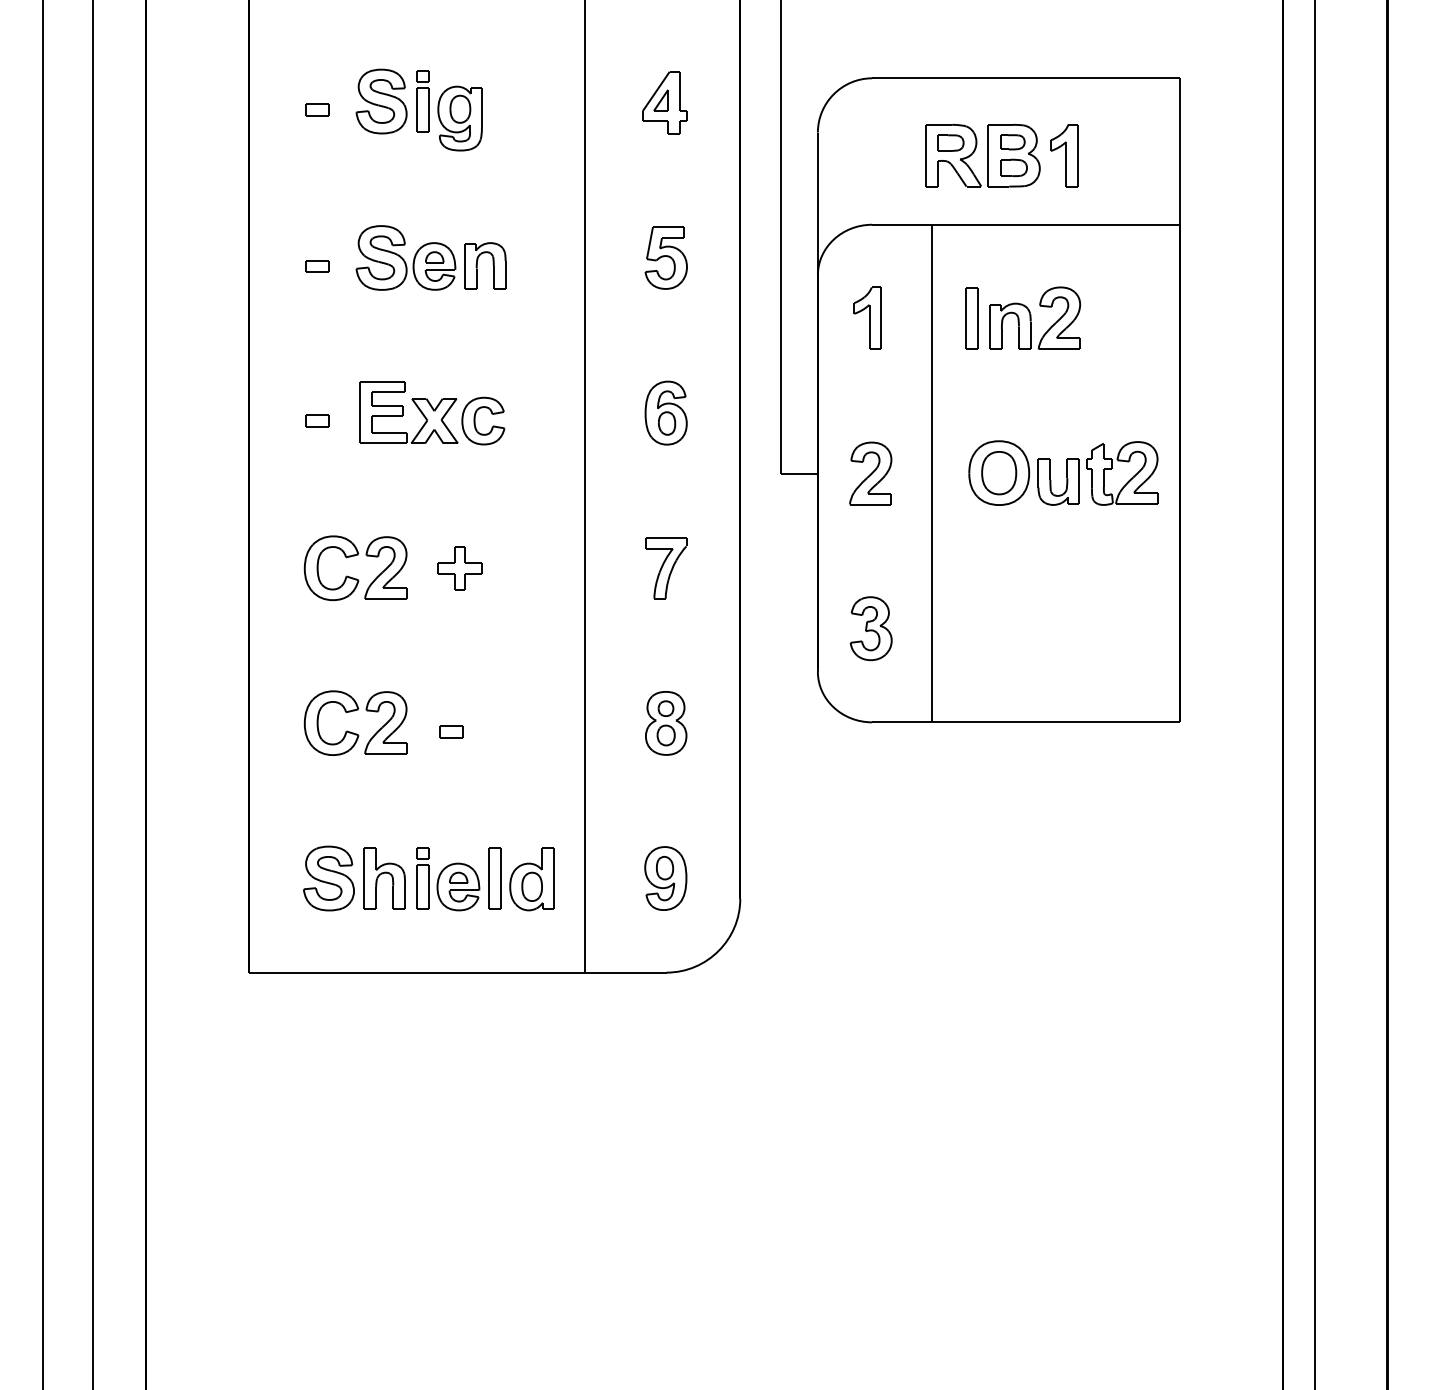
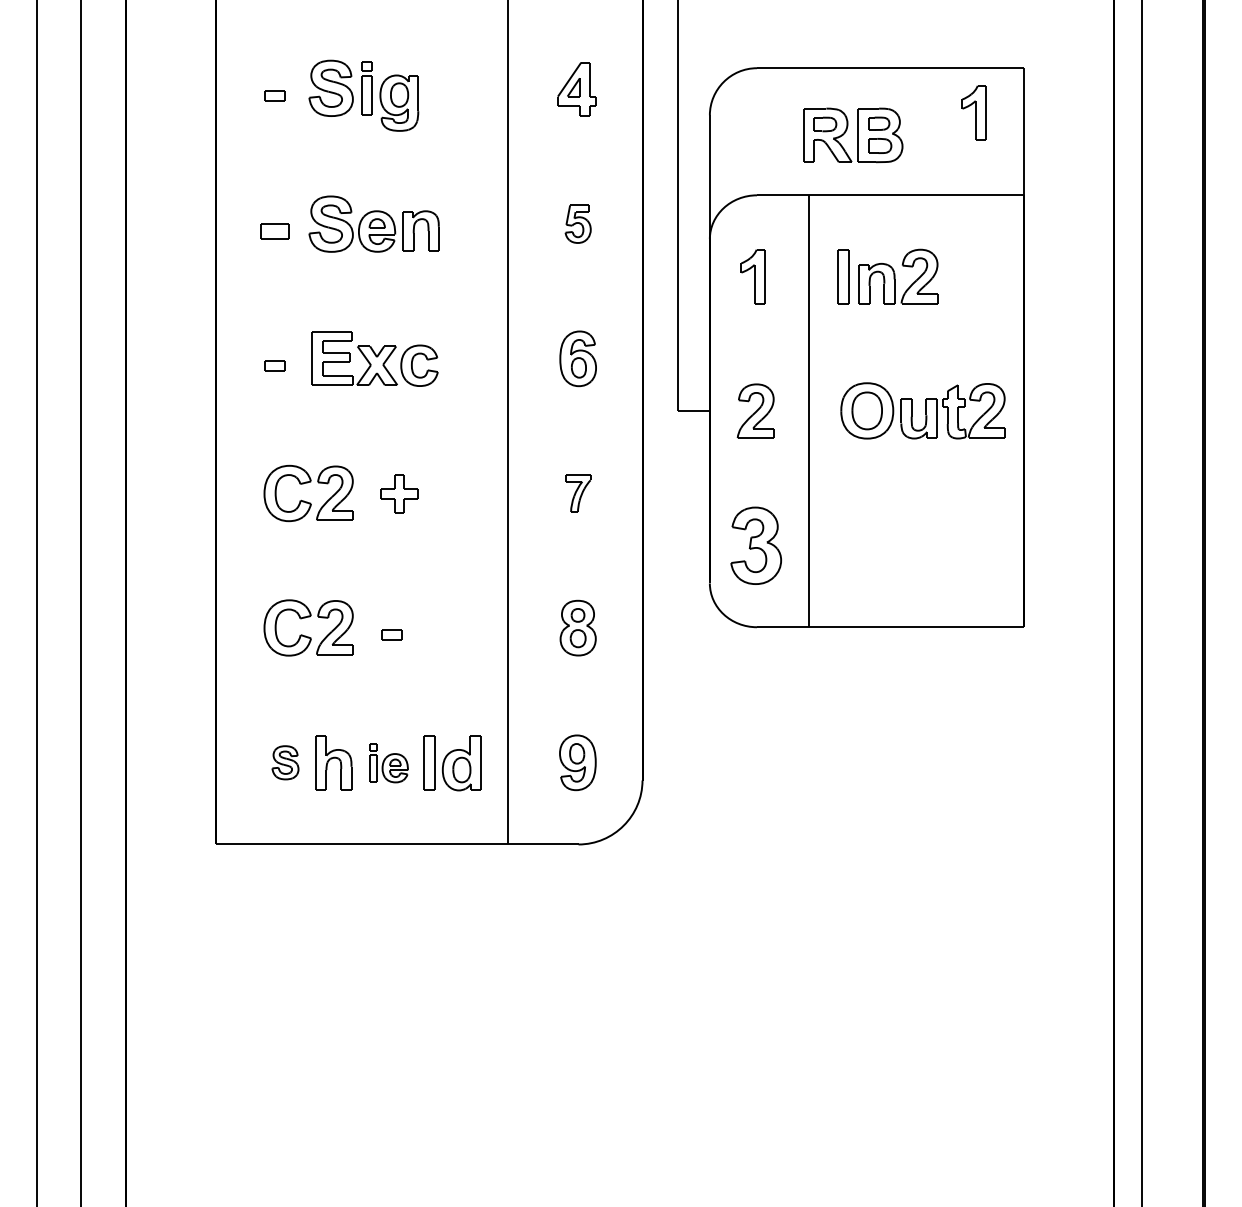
part: (1064, 155) -> (974, 112), moved
part: (665, 257) -> (577, 223), size x0.7
part: (317, 266) -> (275, 231), size x1.4
part: (666, 568) -> (578, 493), size x0.7
part: (870, 628) -> (755, 545), size x1.4
part: (328, 878) -> (285, 762), size x0.6
part: (448, 879) -> (389, 763), size x0.7

